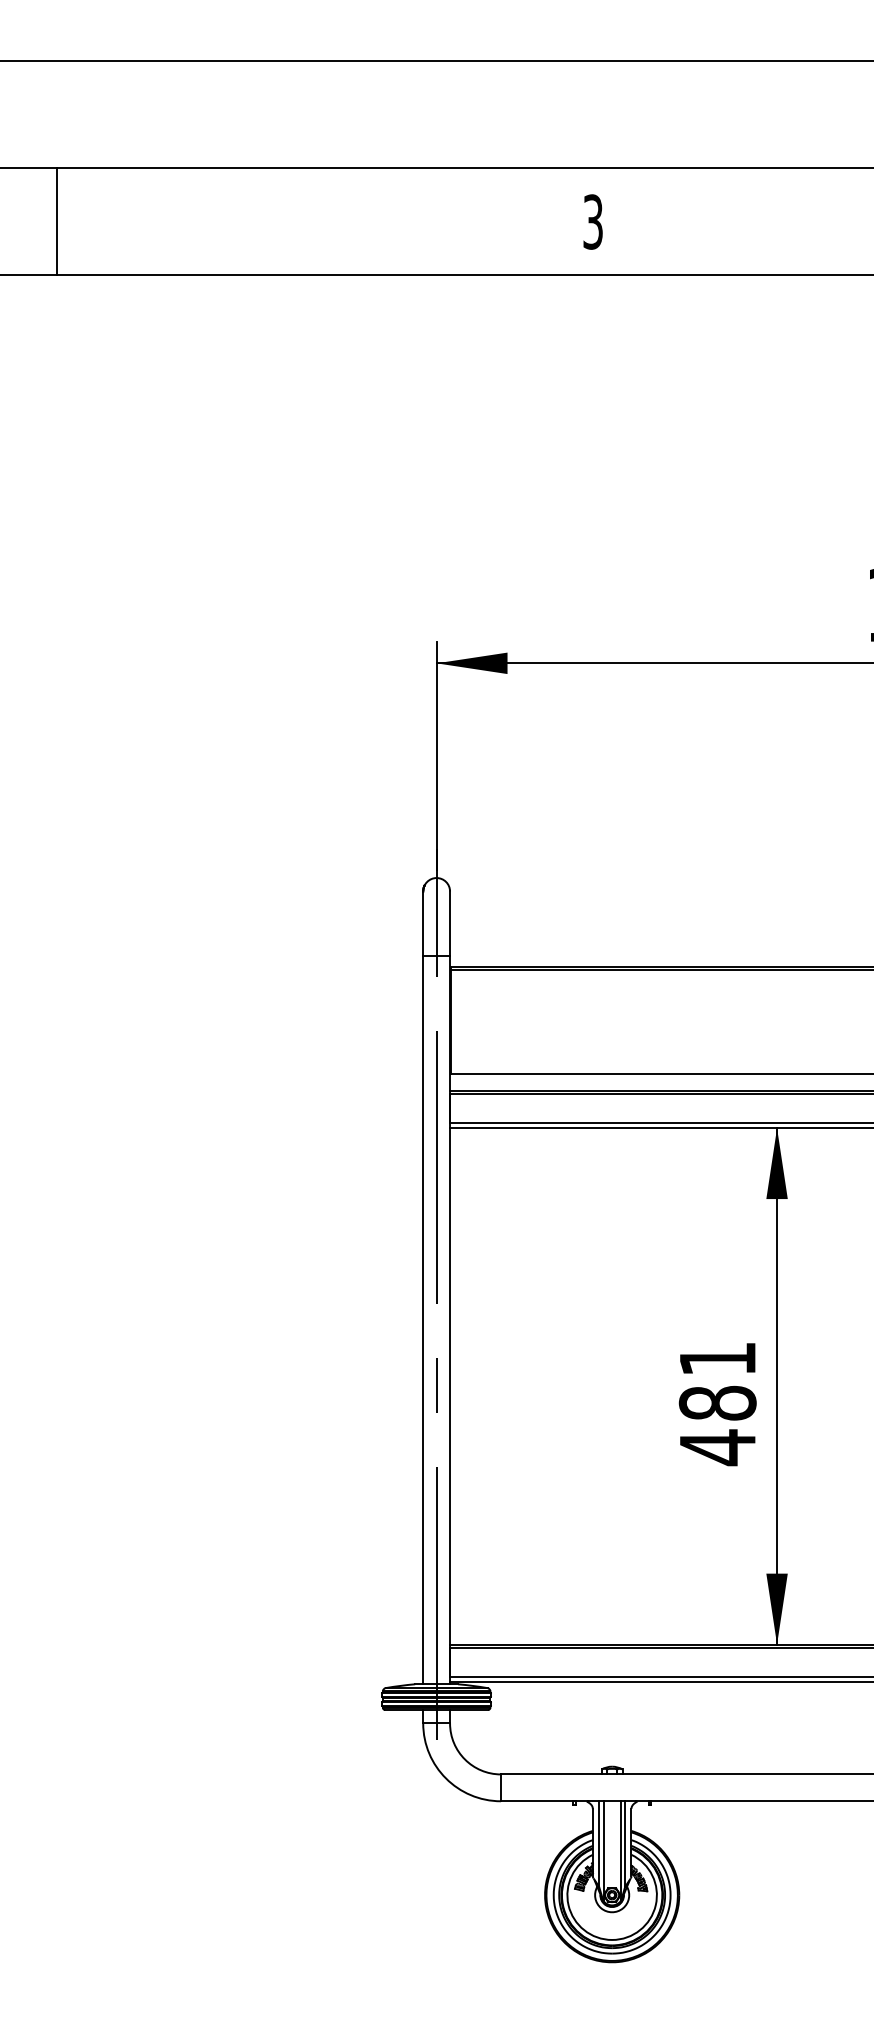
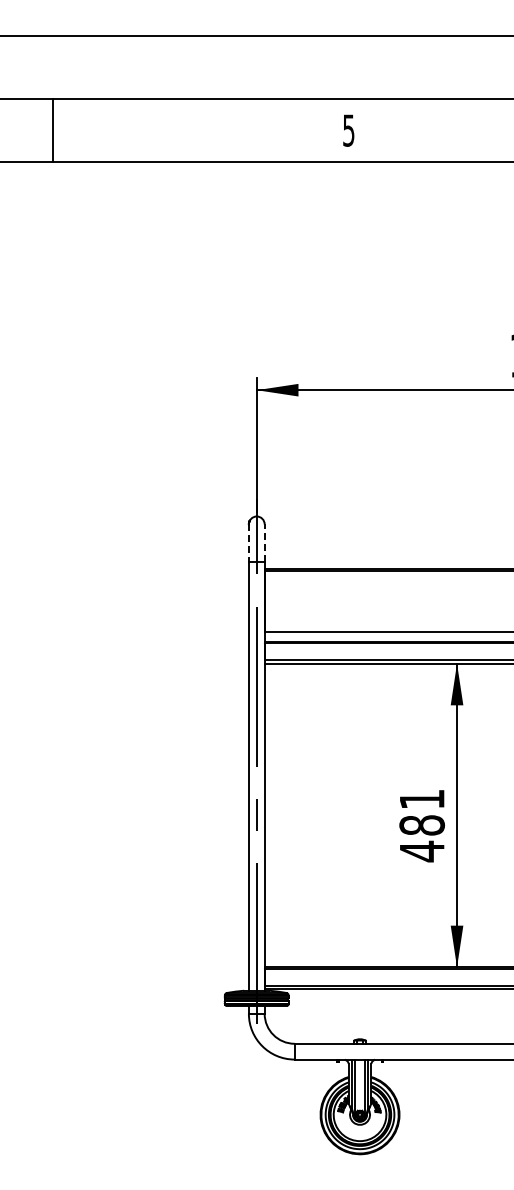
line: (57, 220) -> (53, 129), moved
text: (592, 221) -> (348, 130), 3 -> 5
line: (422, 923) -> (248, 543), solid -> dashed
line: (449, 923) -> (264, 543), solid -> dashed

